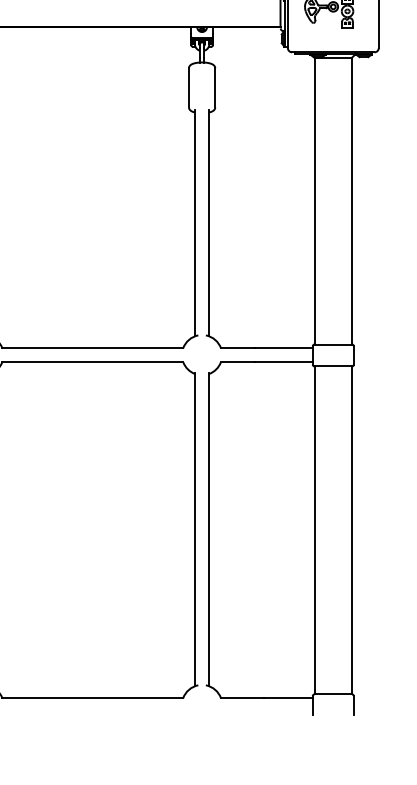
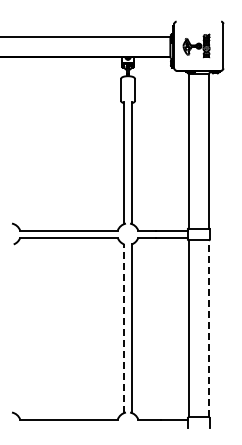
line: (195, 529) -> (124, 328), solid -> dashed
line: (351, 529) -> (208, 328), solid -> dashed

